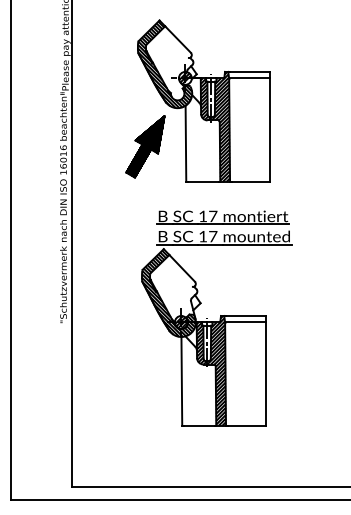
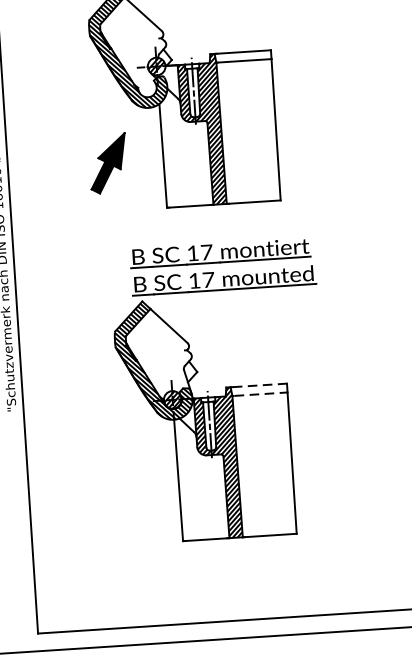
part: (145, 146) -> (108, 163), size x0.7
line: (245, 315) -> (259, 384), solid -> dashed
line: (246, 322) -> (261, 394), solid -> dashed

